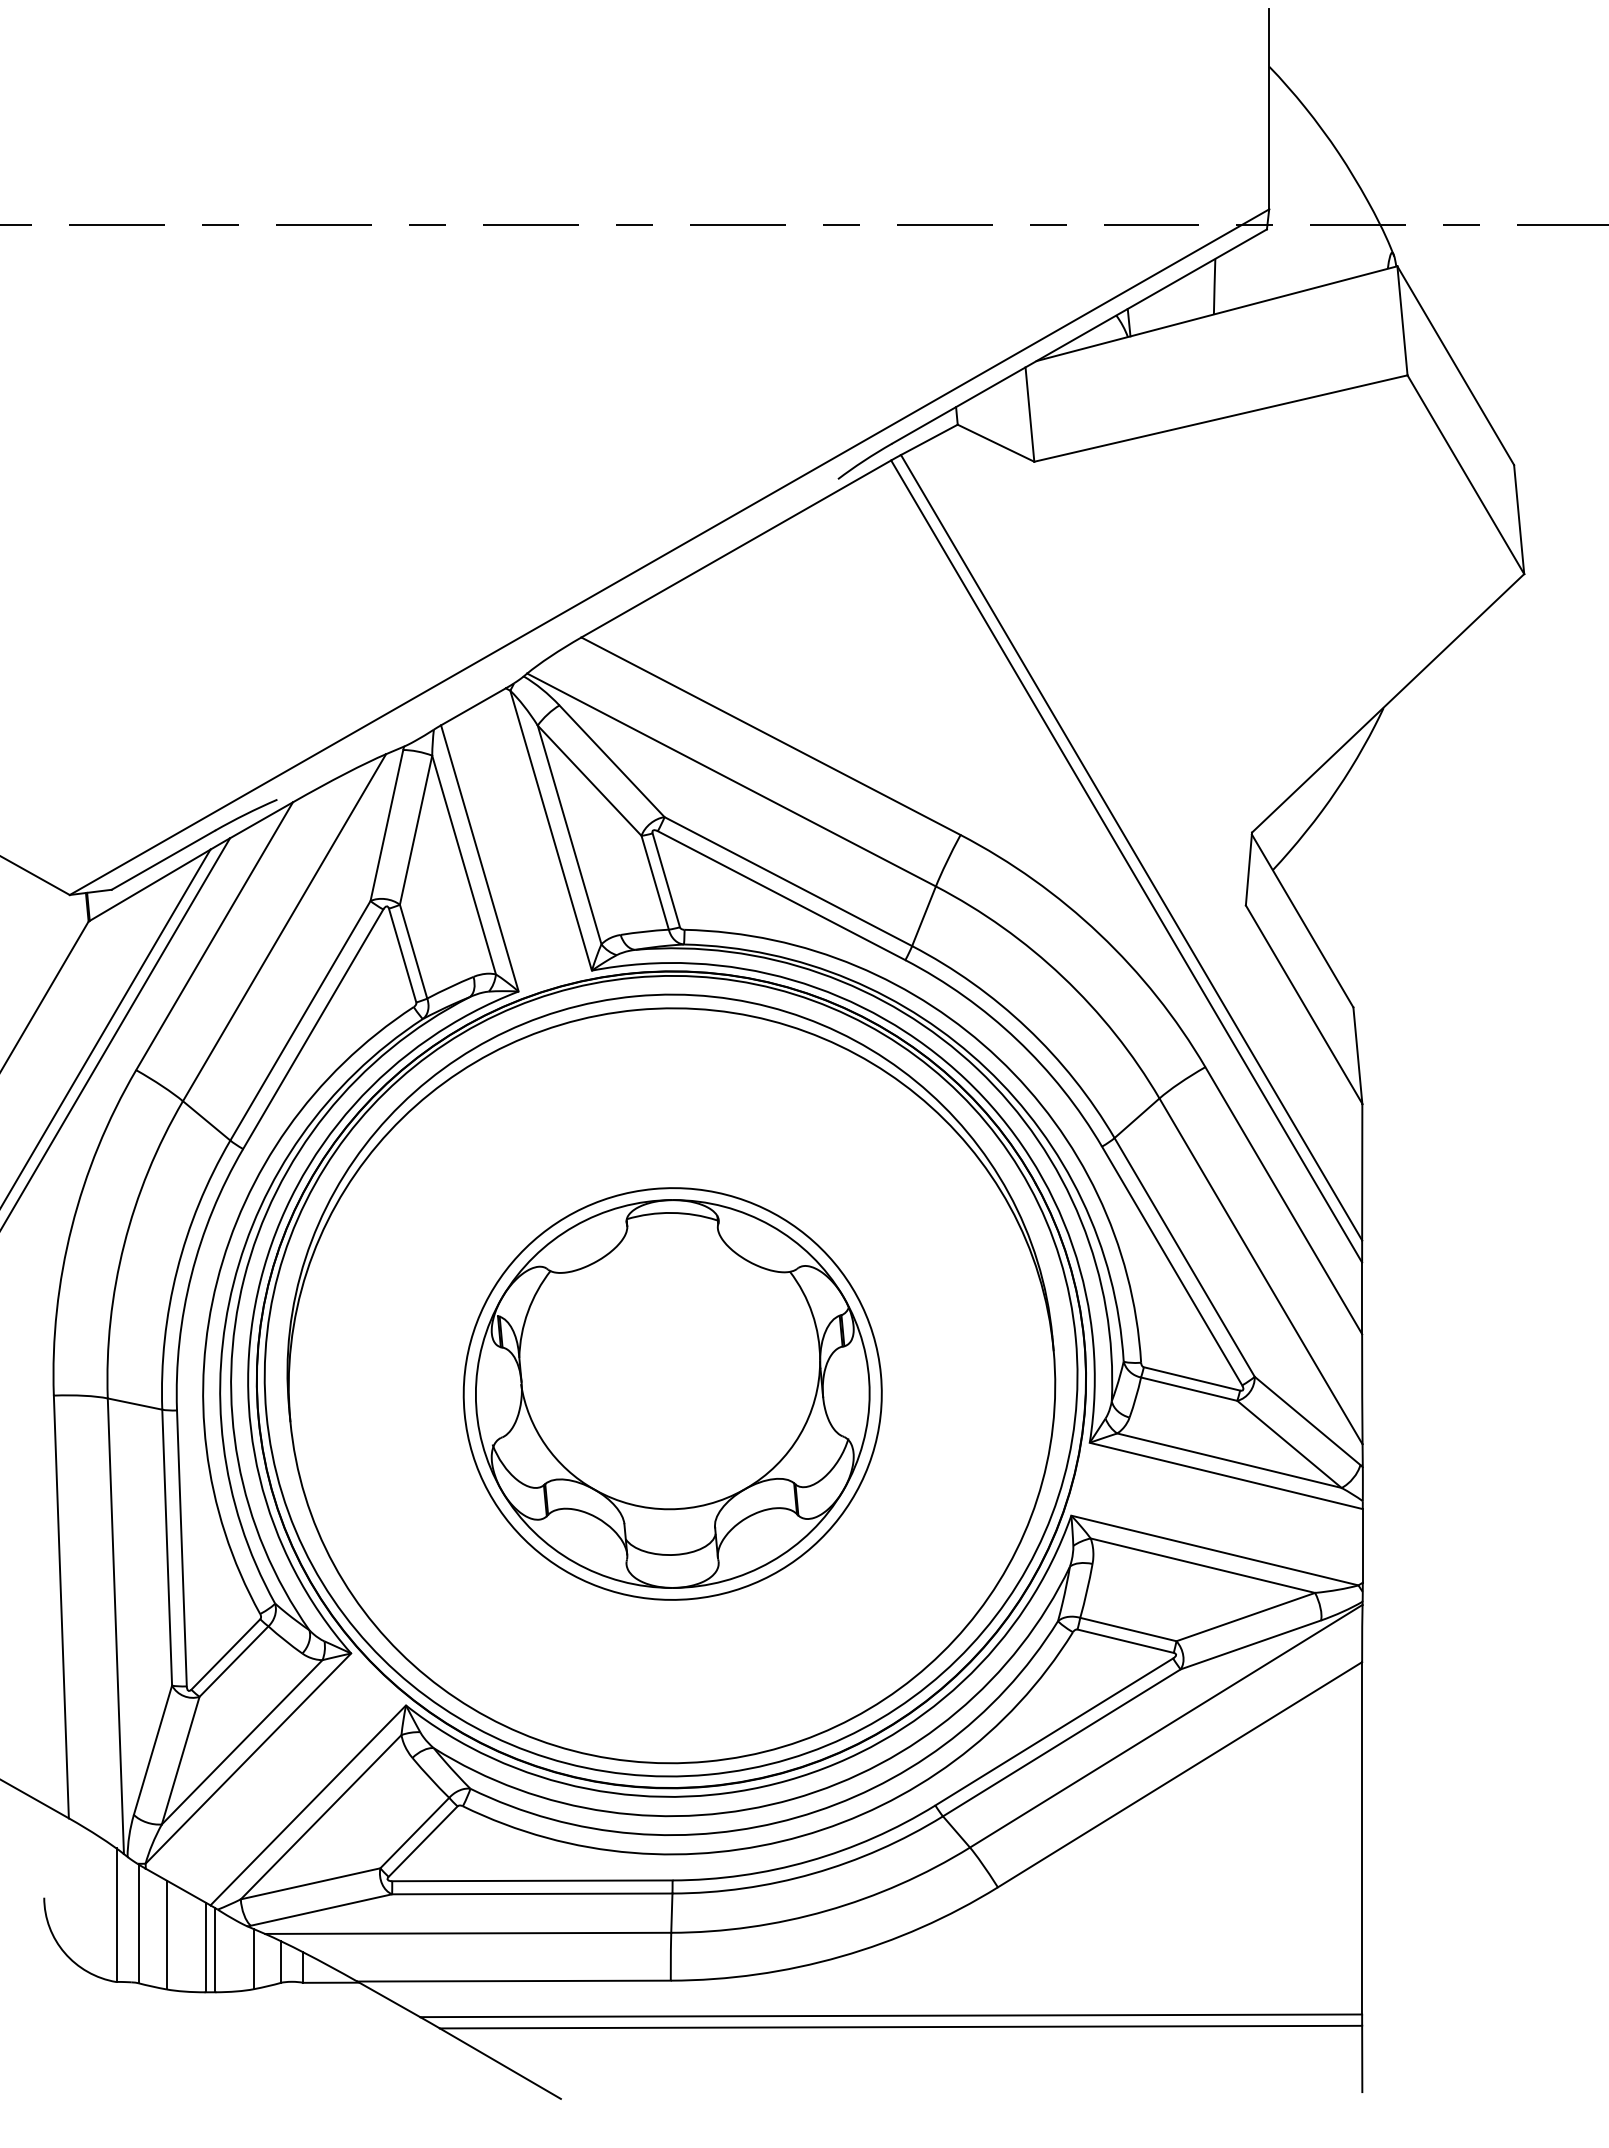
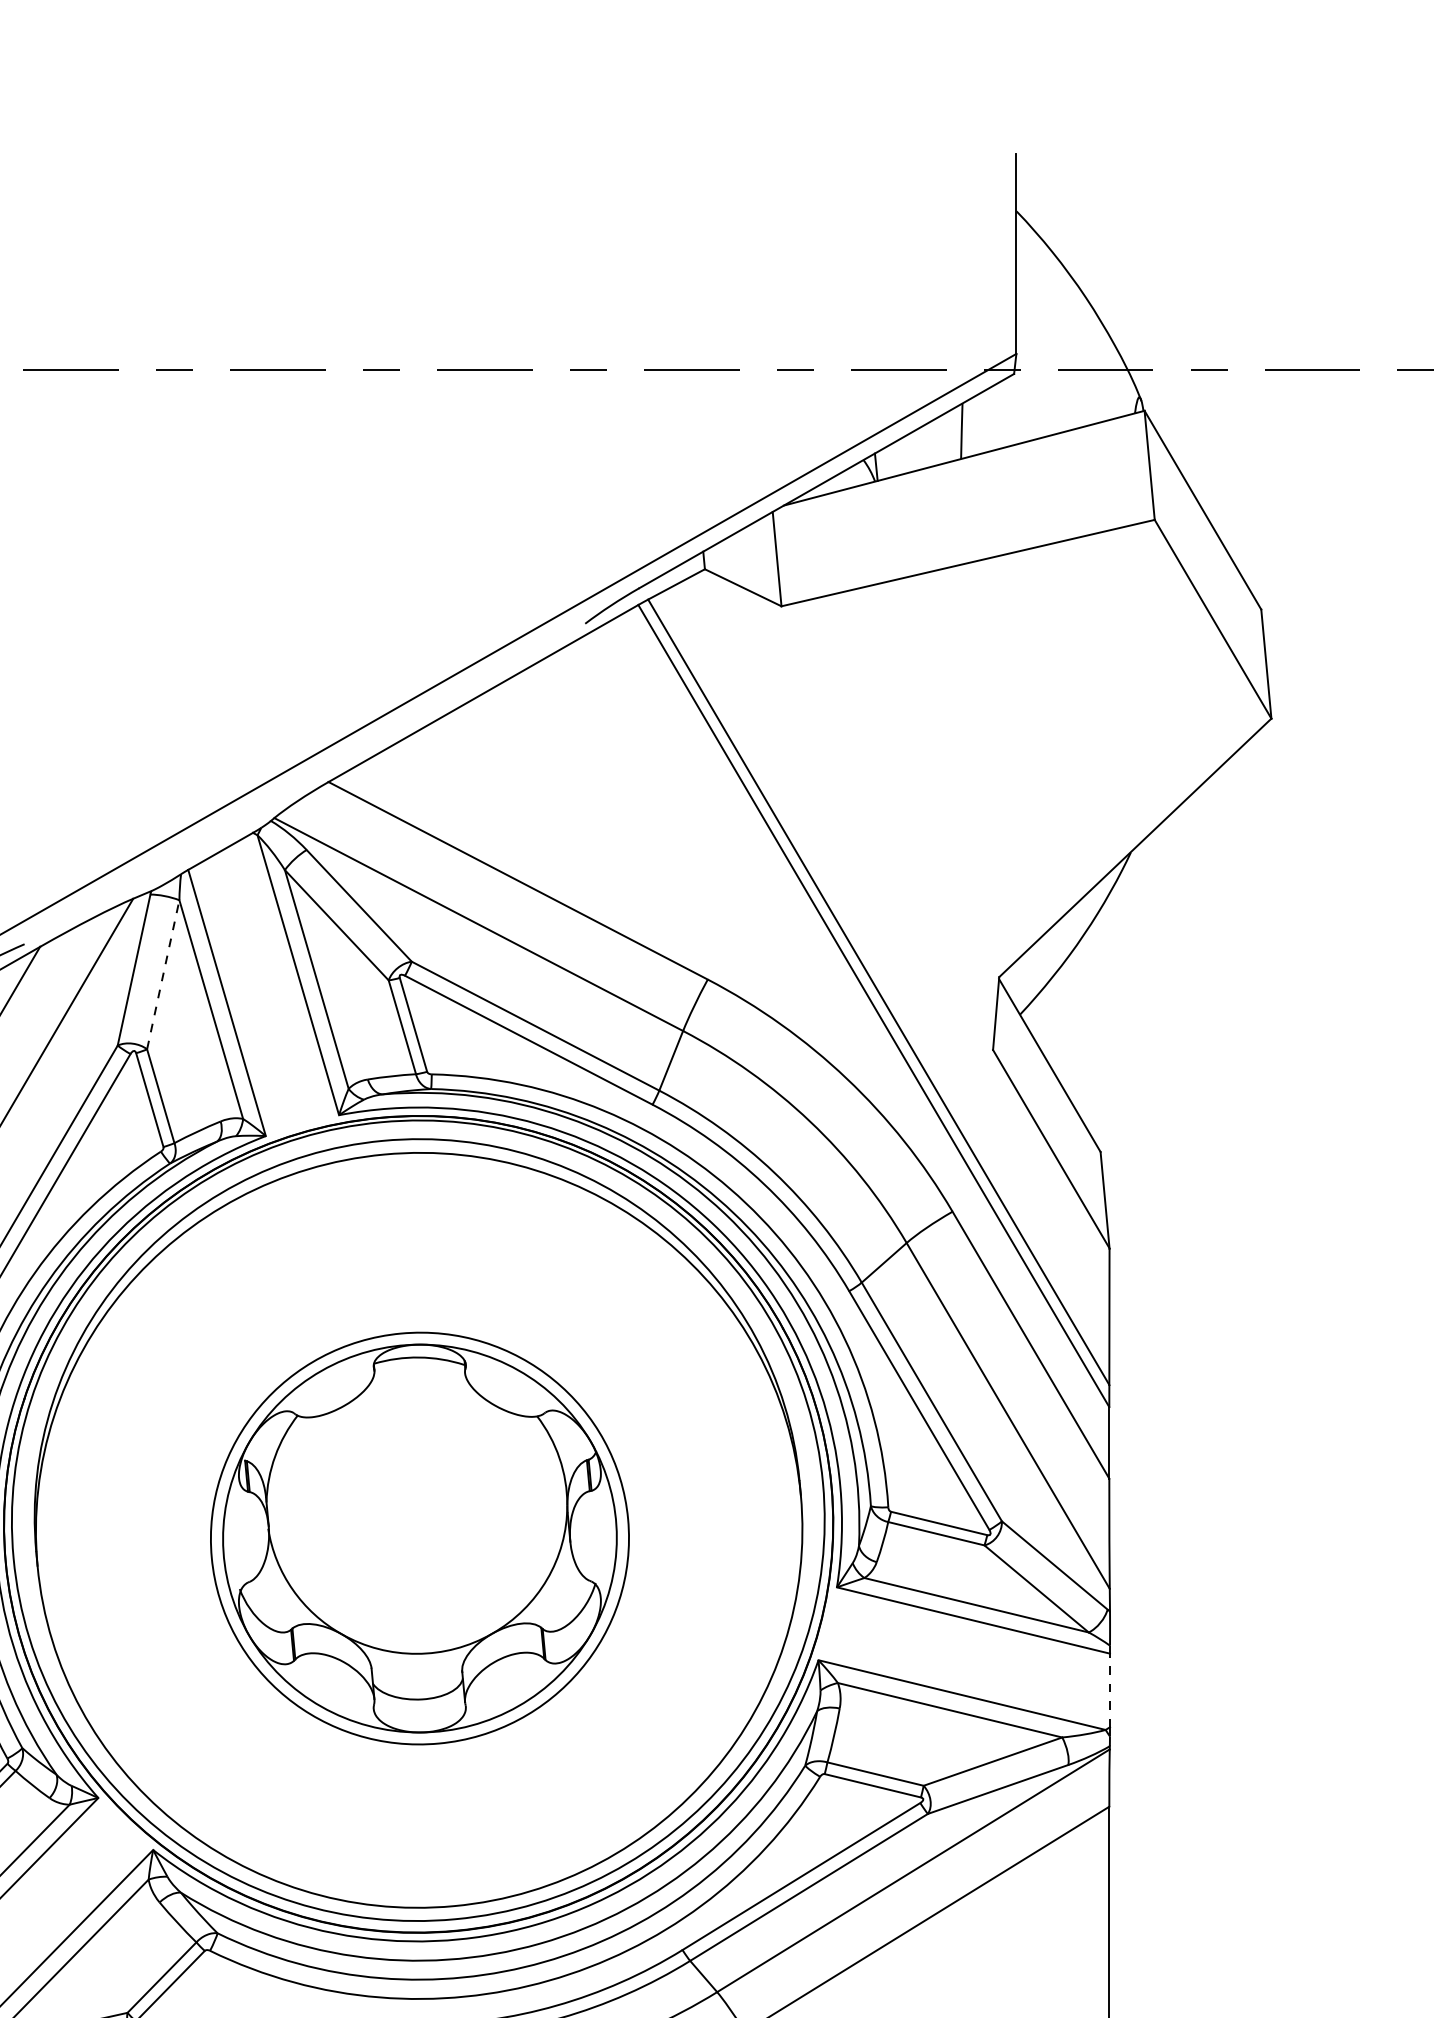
line: (416, 829) -> (163, 974), solid -> dashed
line: (1362, 1545) -> (1109, 1690), solid -> dashed

